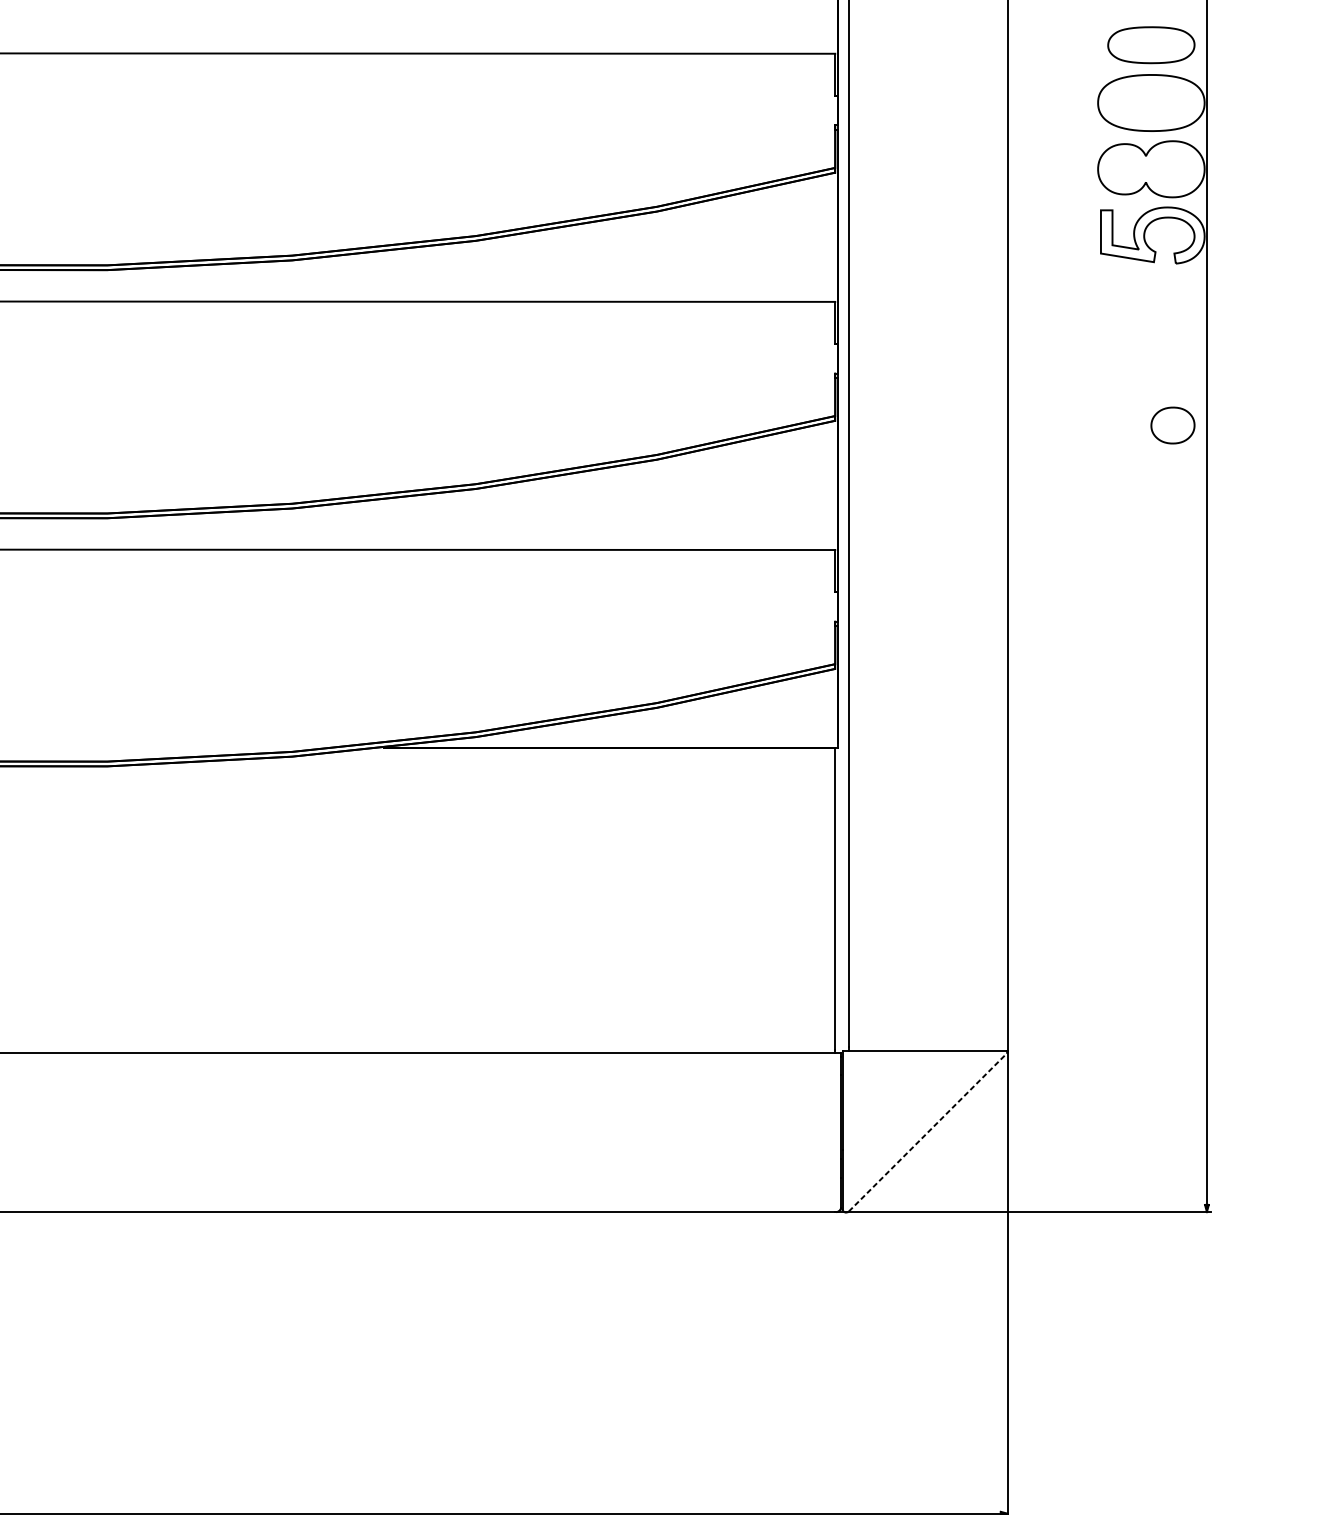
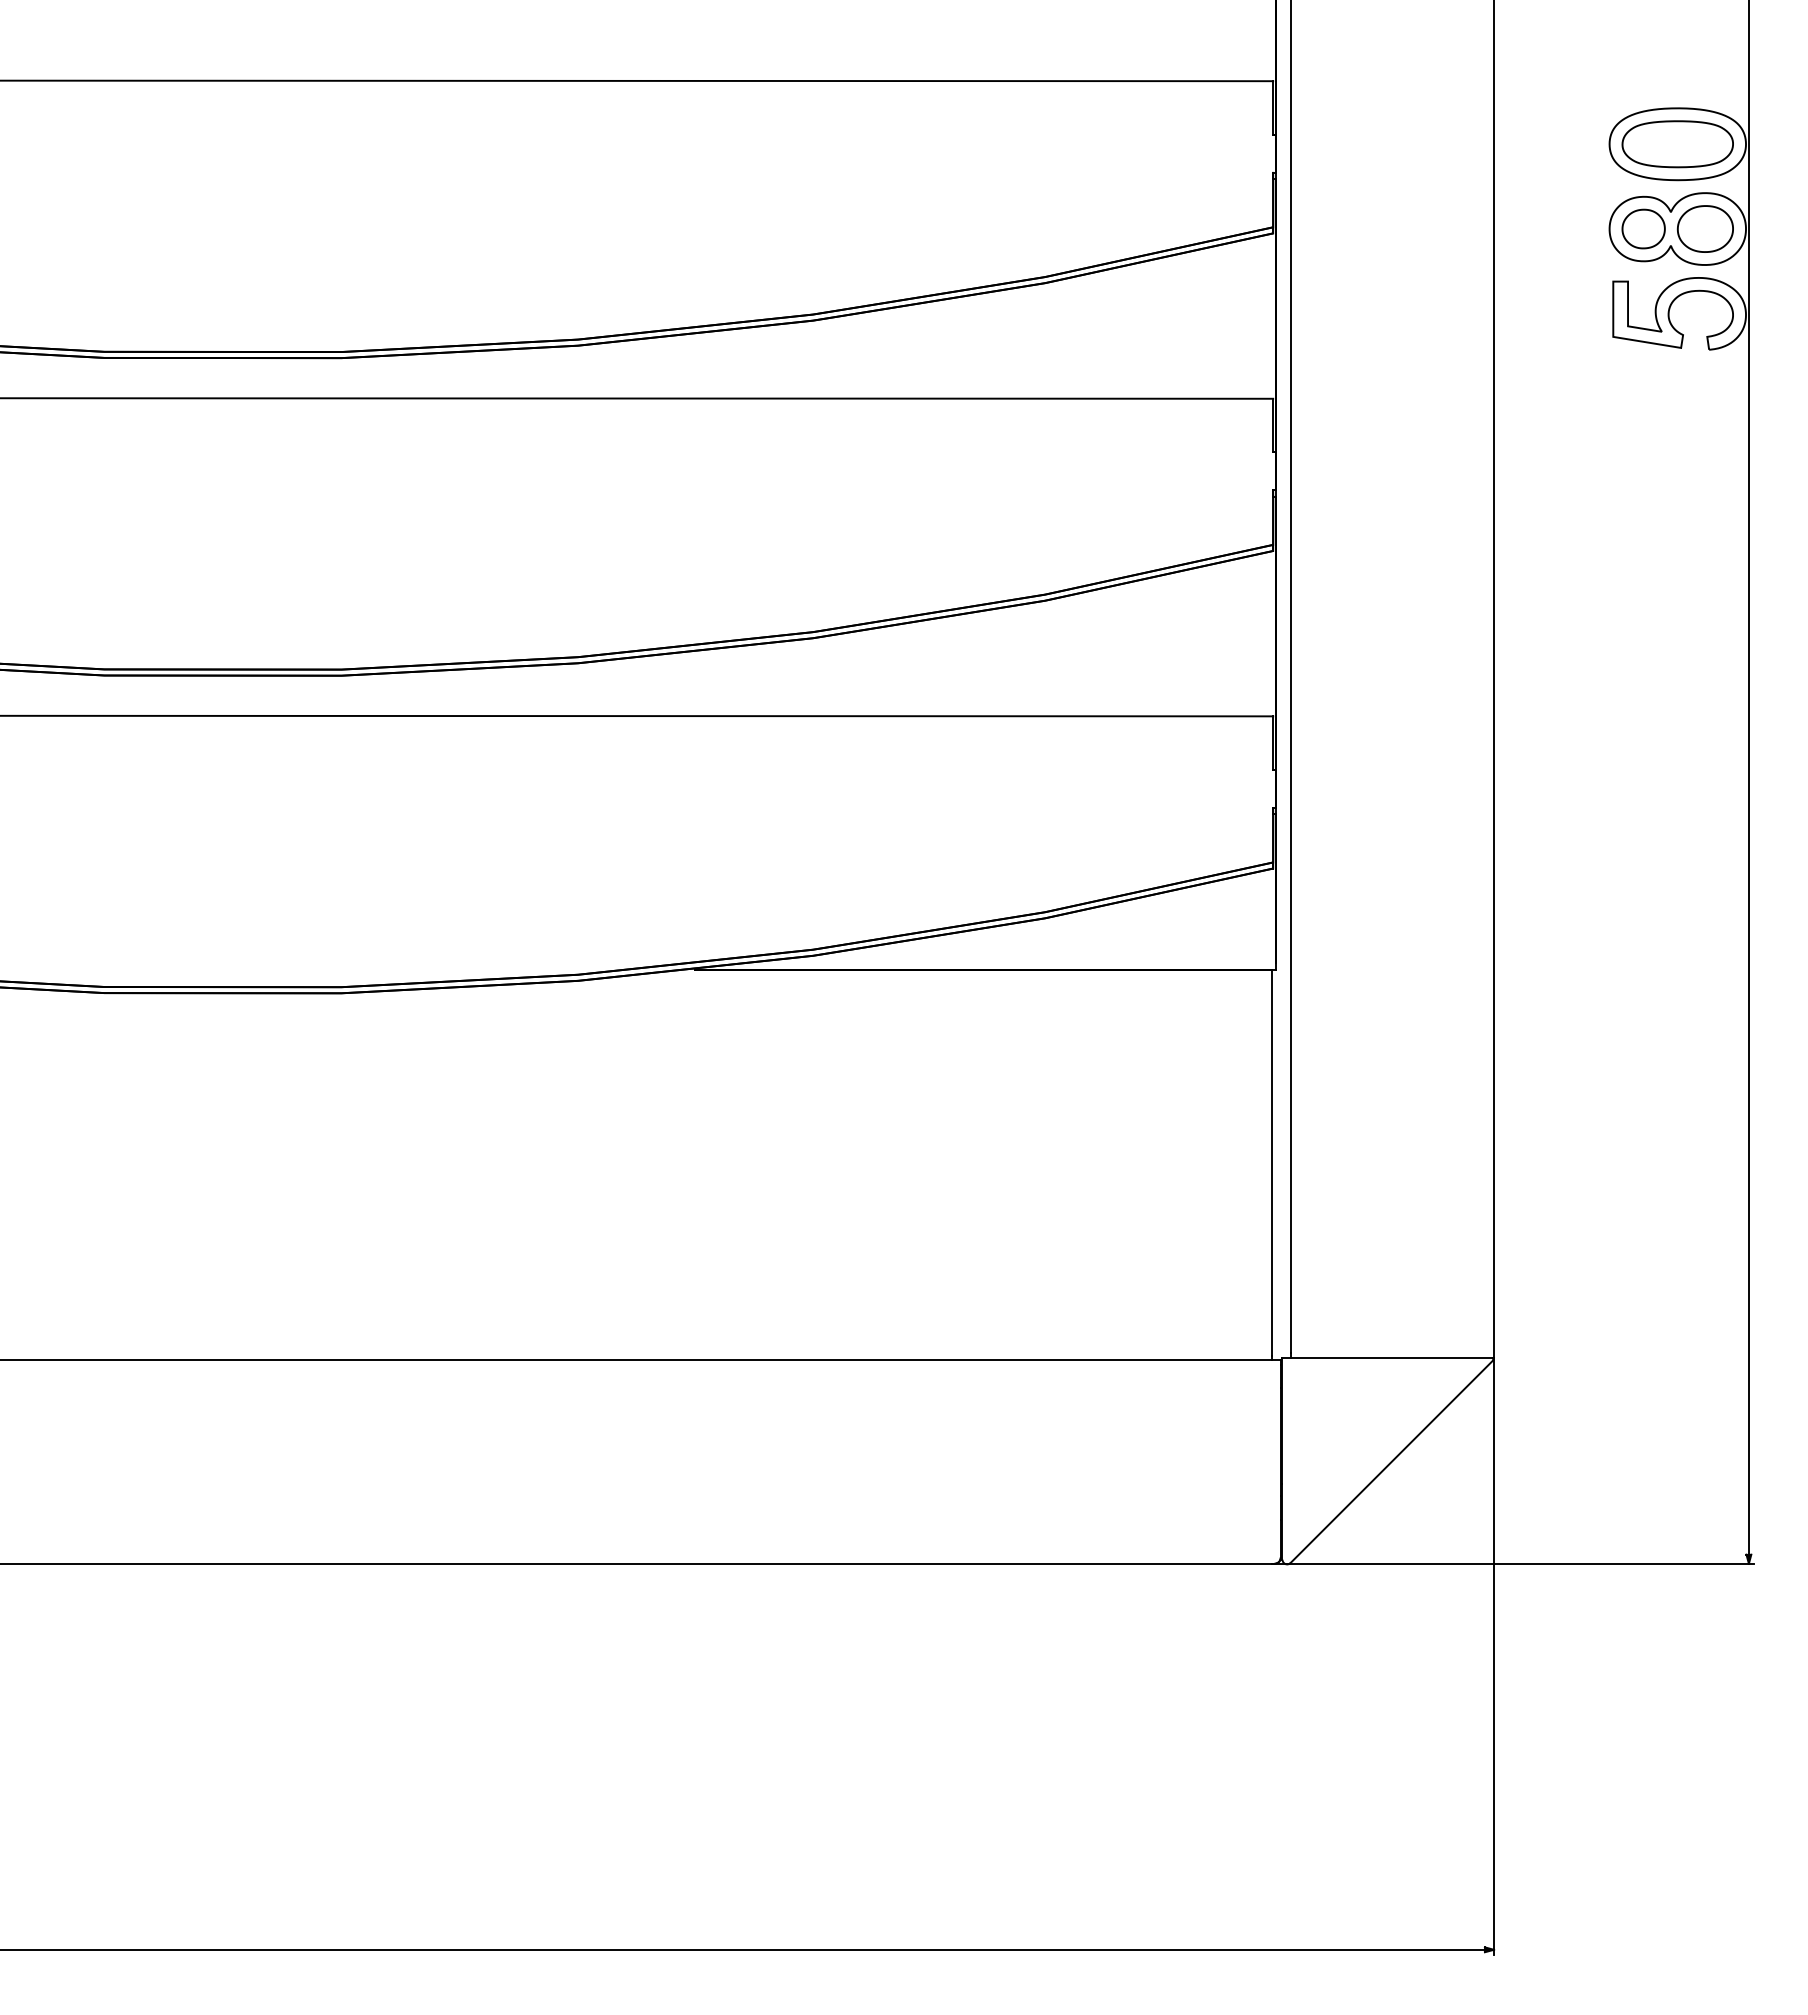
part: (1151, 45) -> (1677, 144), moved
part: (1124, 168) -> (1643, 228), added
part: (1172, 425) -> (1704, 228), moved
line: (927, 1132) -> (1391, 1461), dashed -> solid

